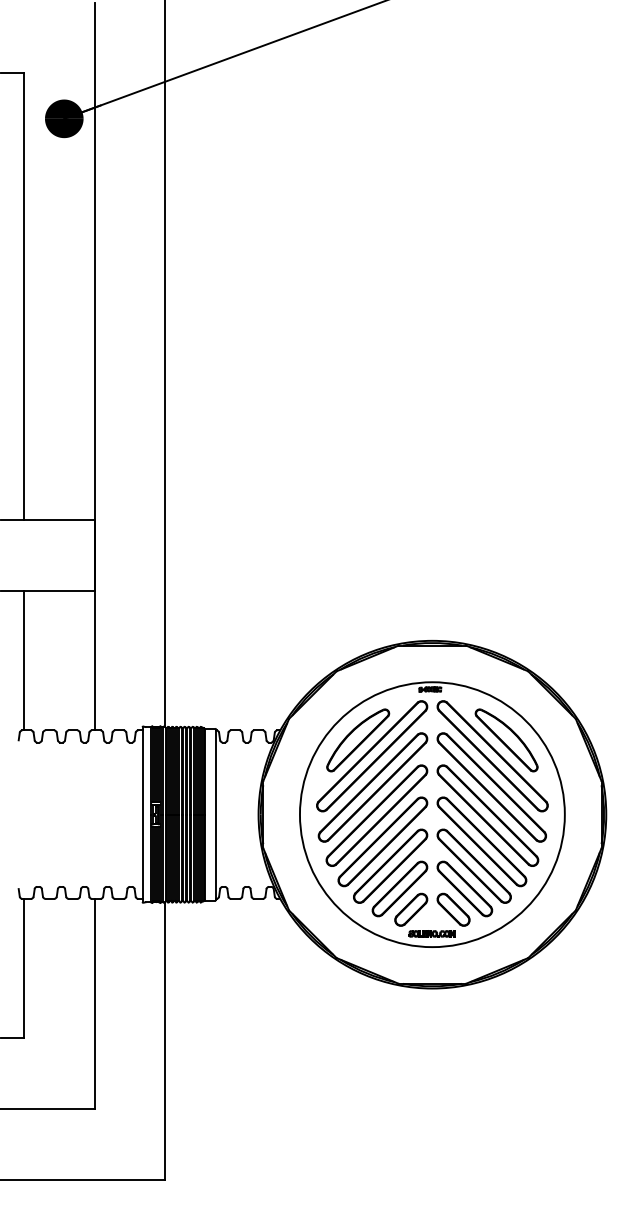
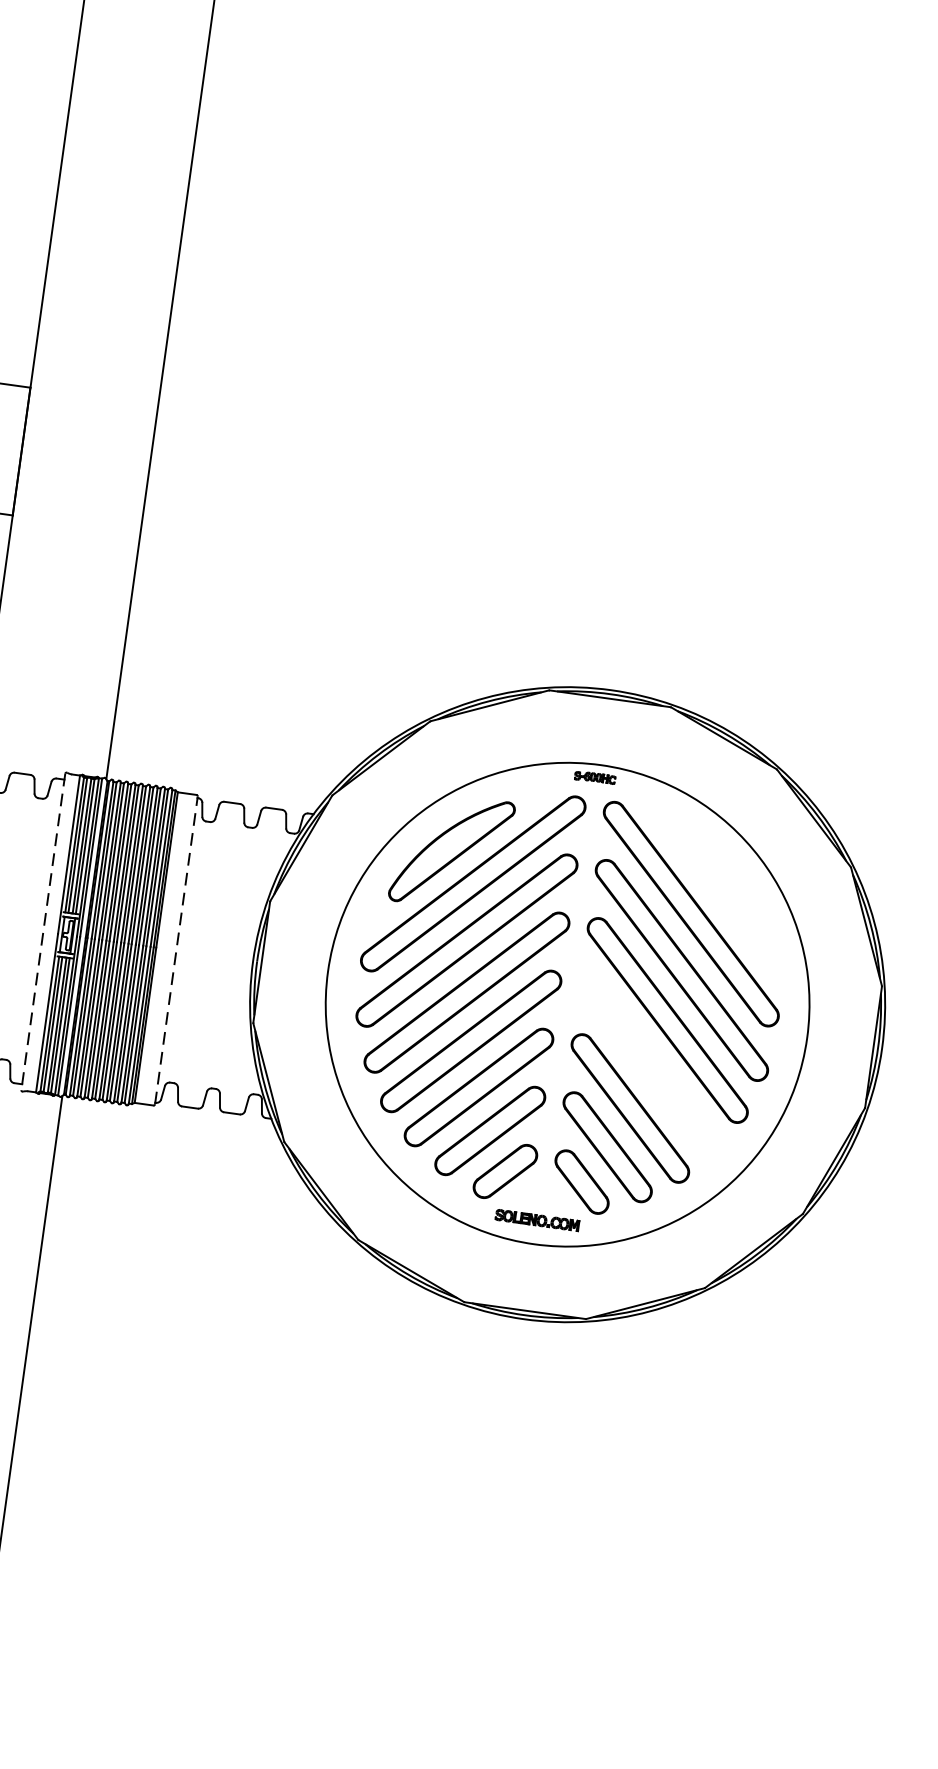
part: (506, 740) -> (720, 889), removed
line: (216, 814) -> (177, 950), solid -> dashed
line: (142, 815) -> (42, 933), solid -> dashed
part: (481, 841) -> (649, 1065), removed

